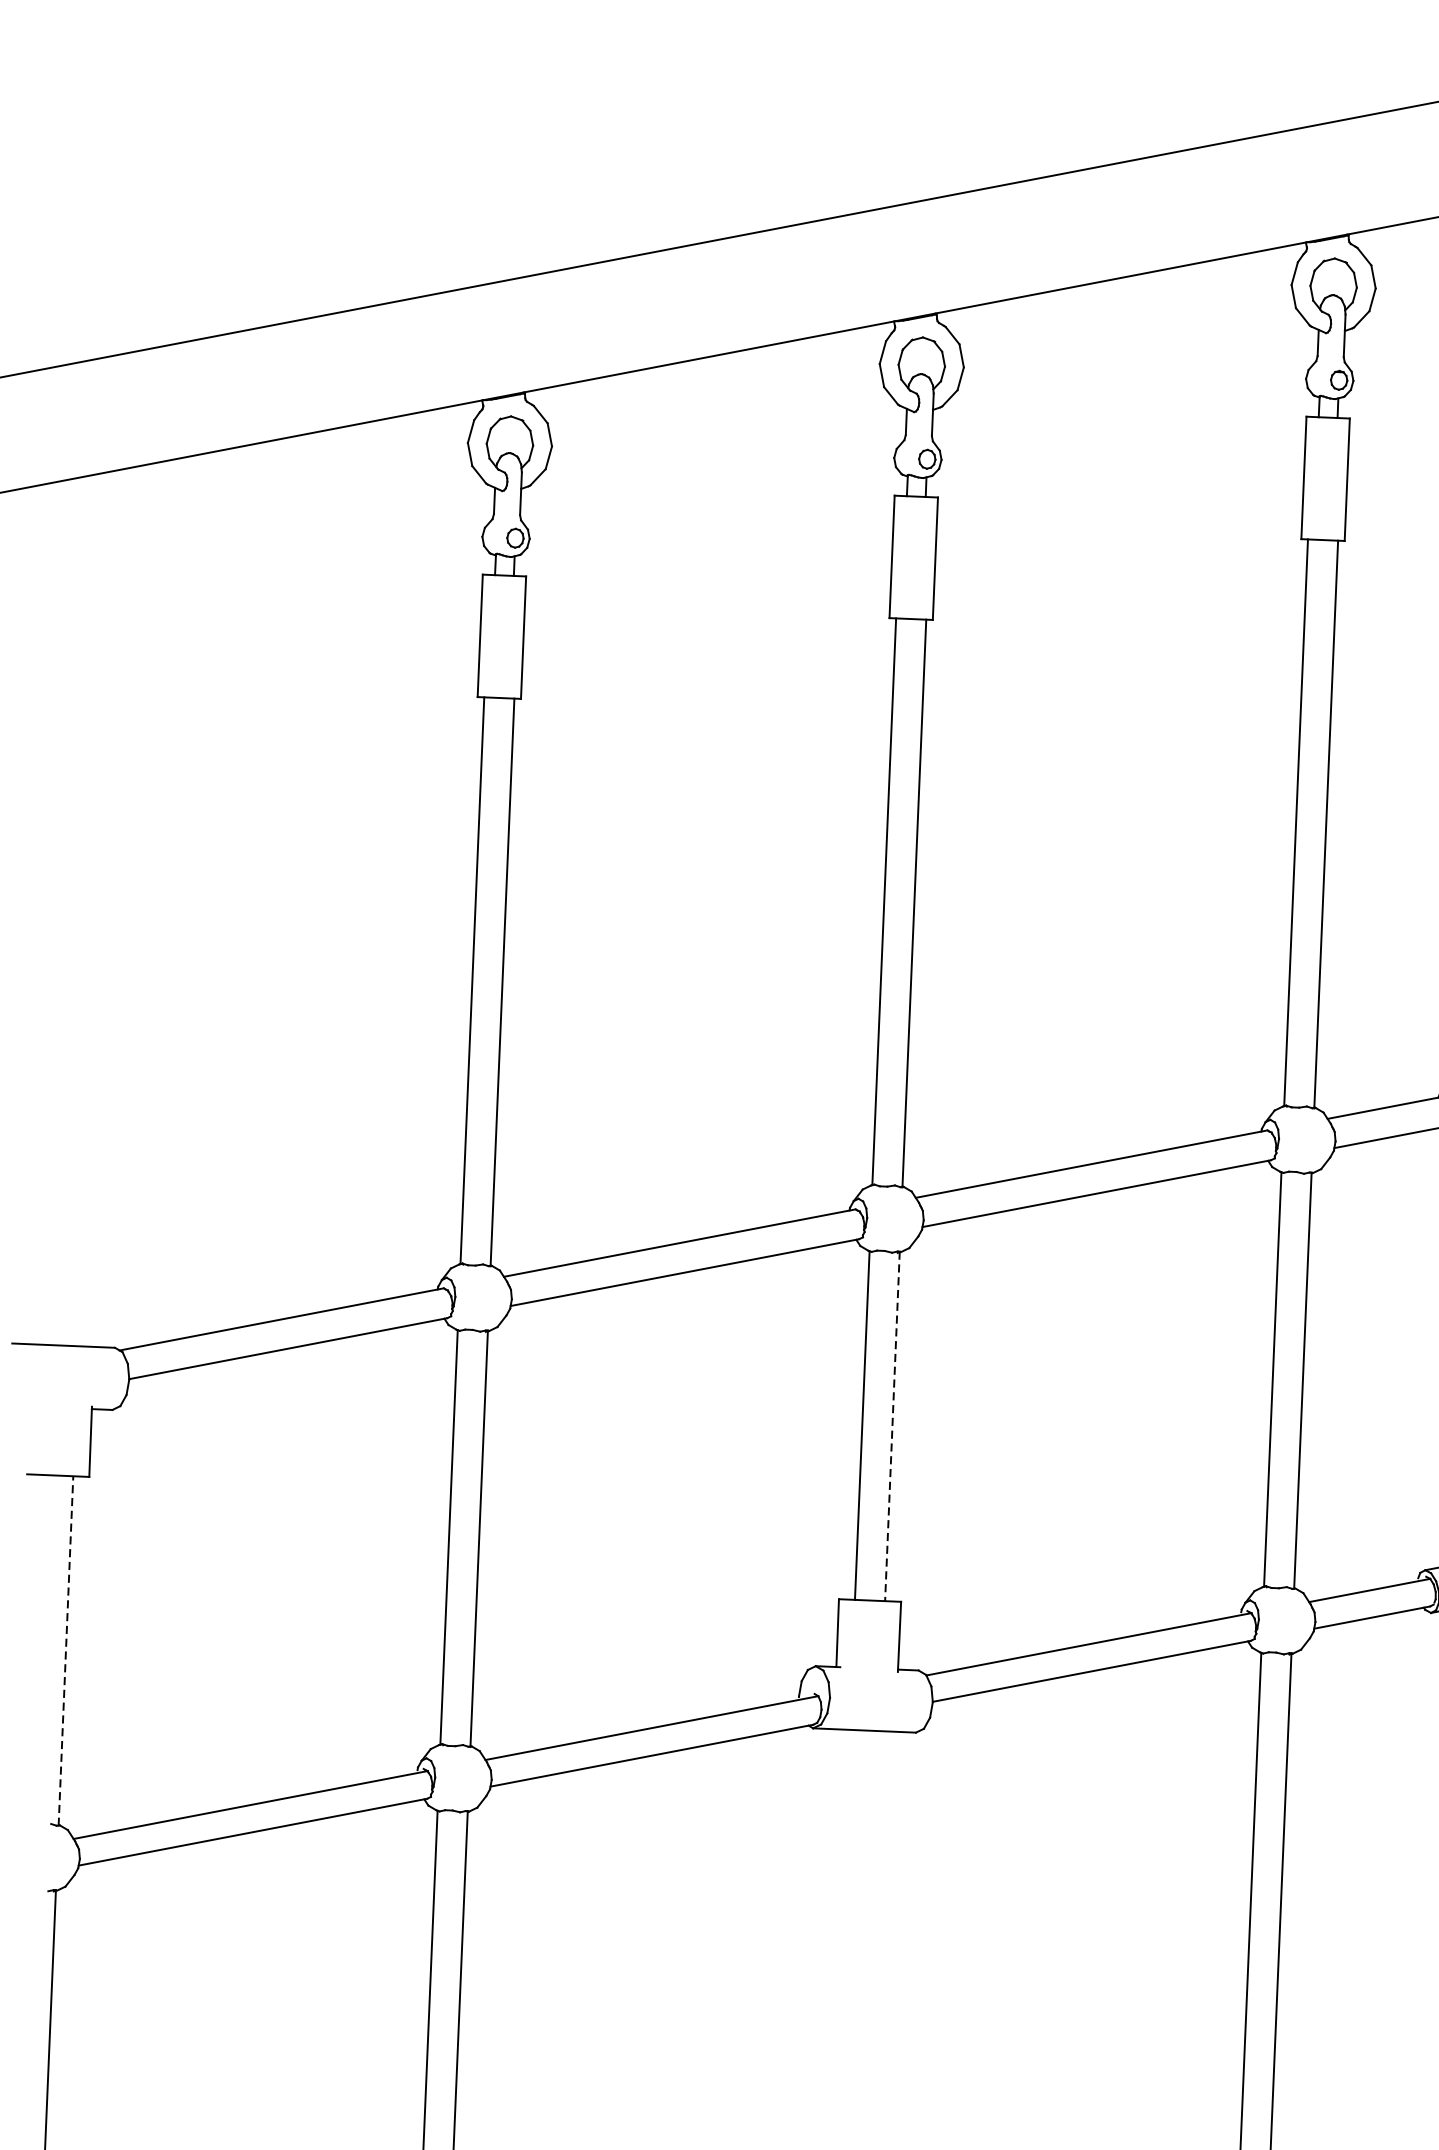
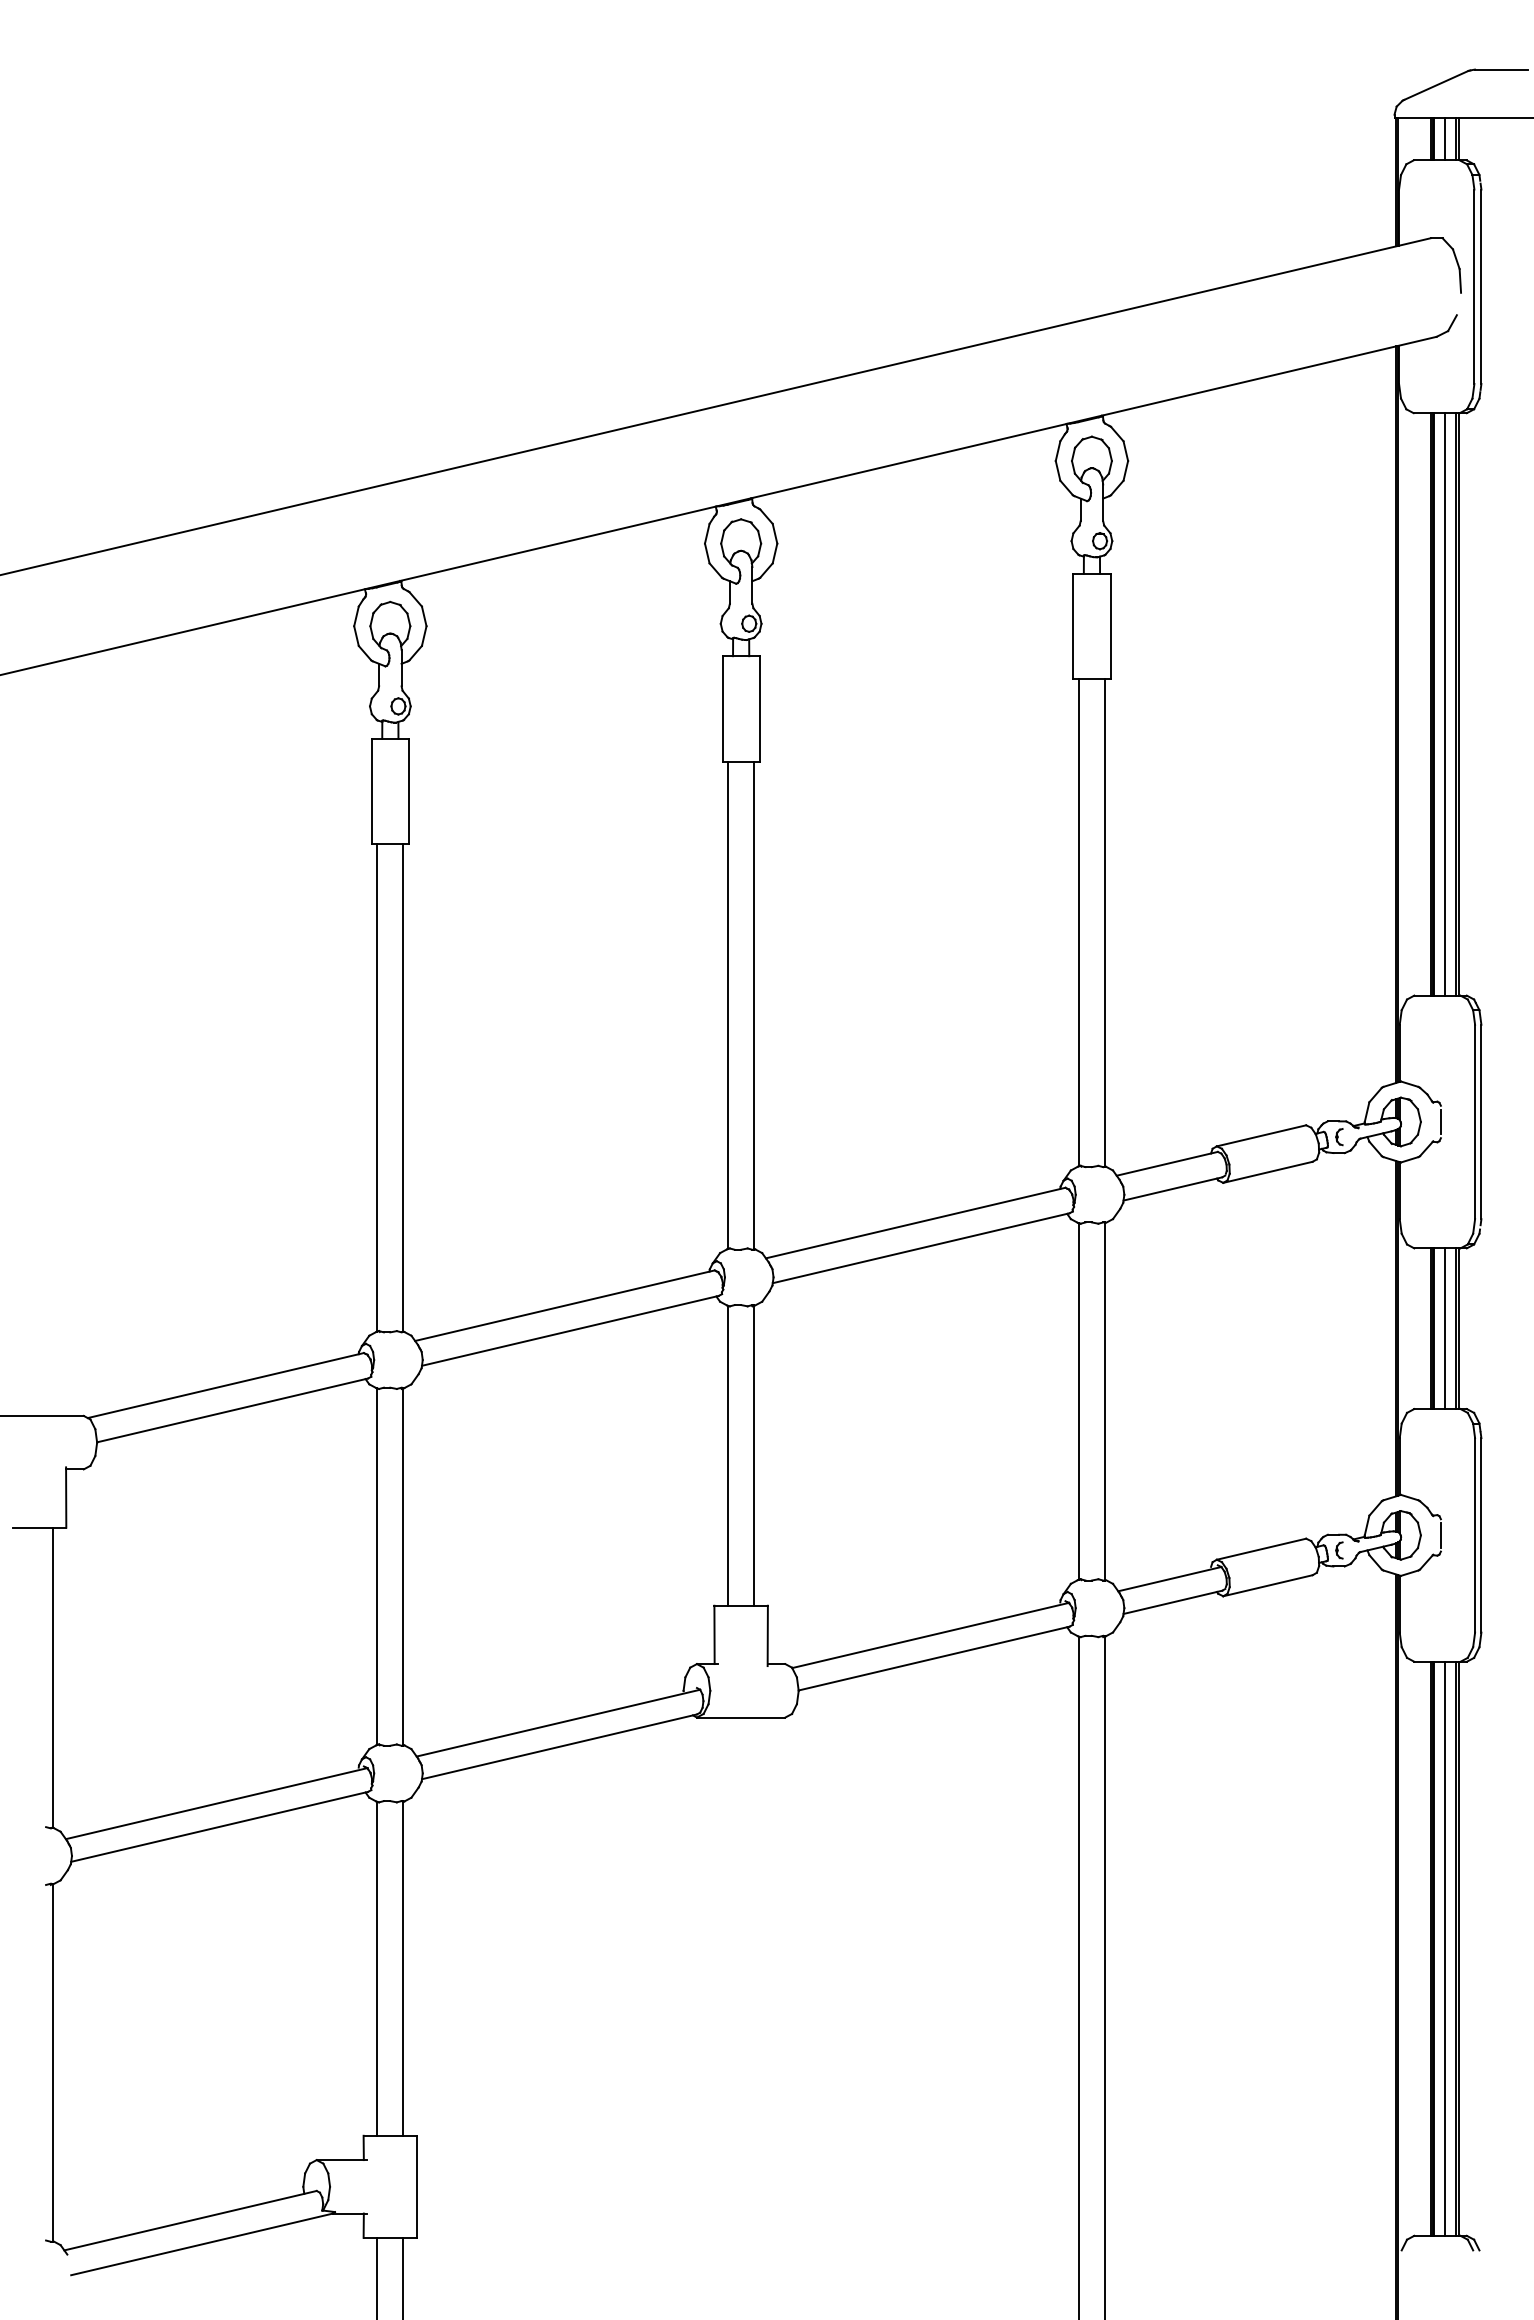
line: (892, 1426) -> (754, 1455), dashed -> solid
line: (65, 1650) -> (52, 1677), dashed -> solid

